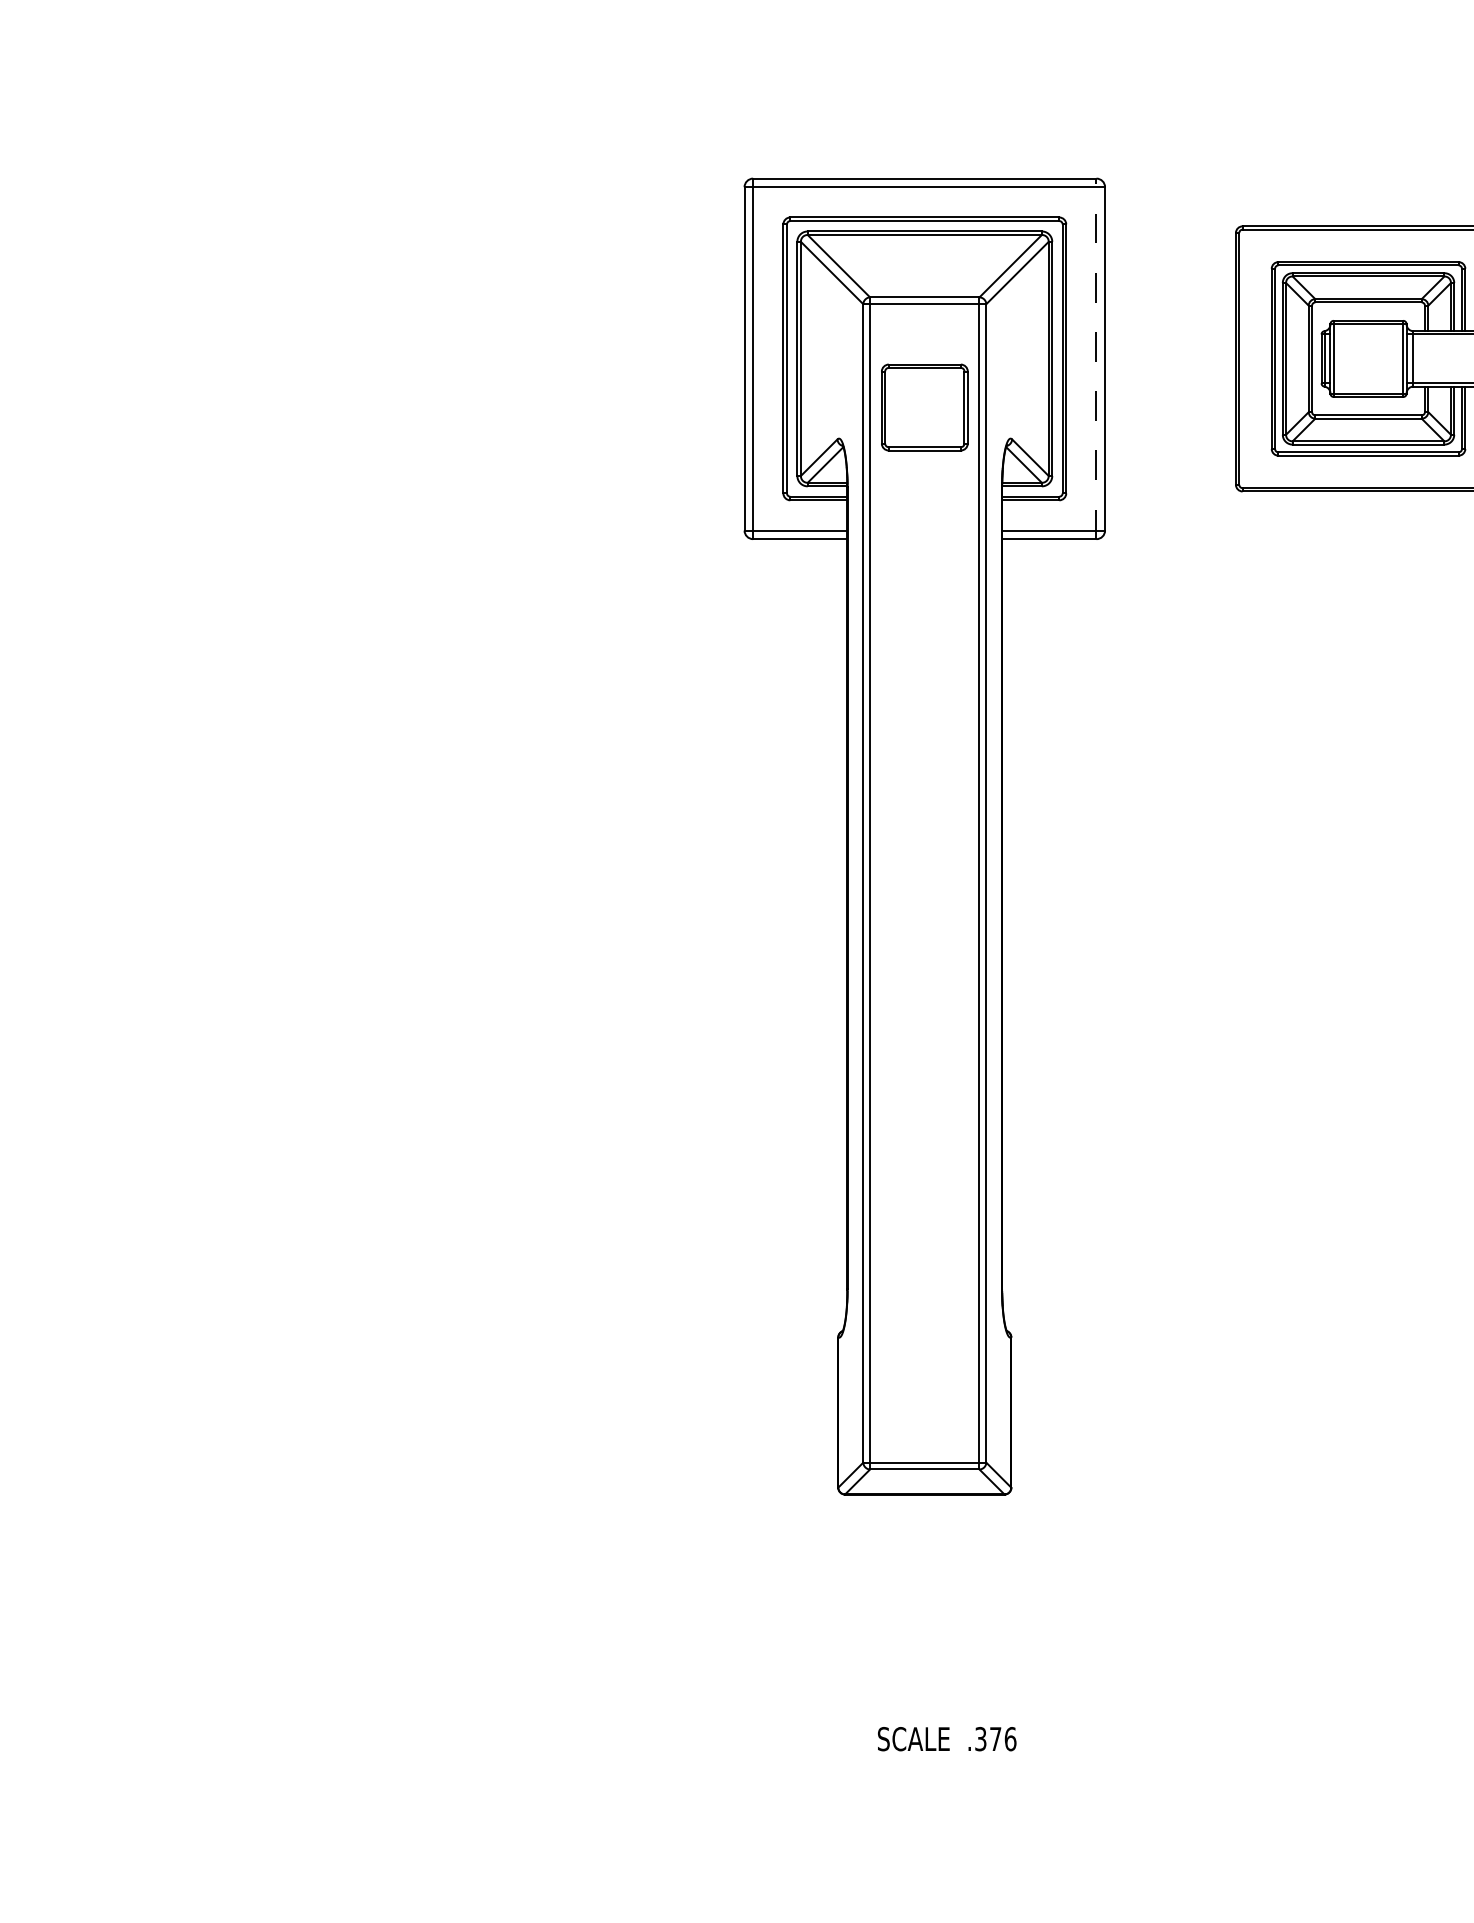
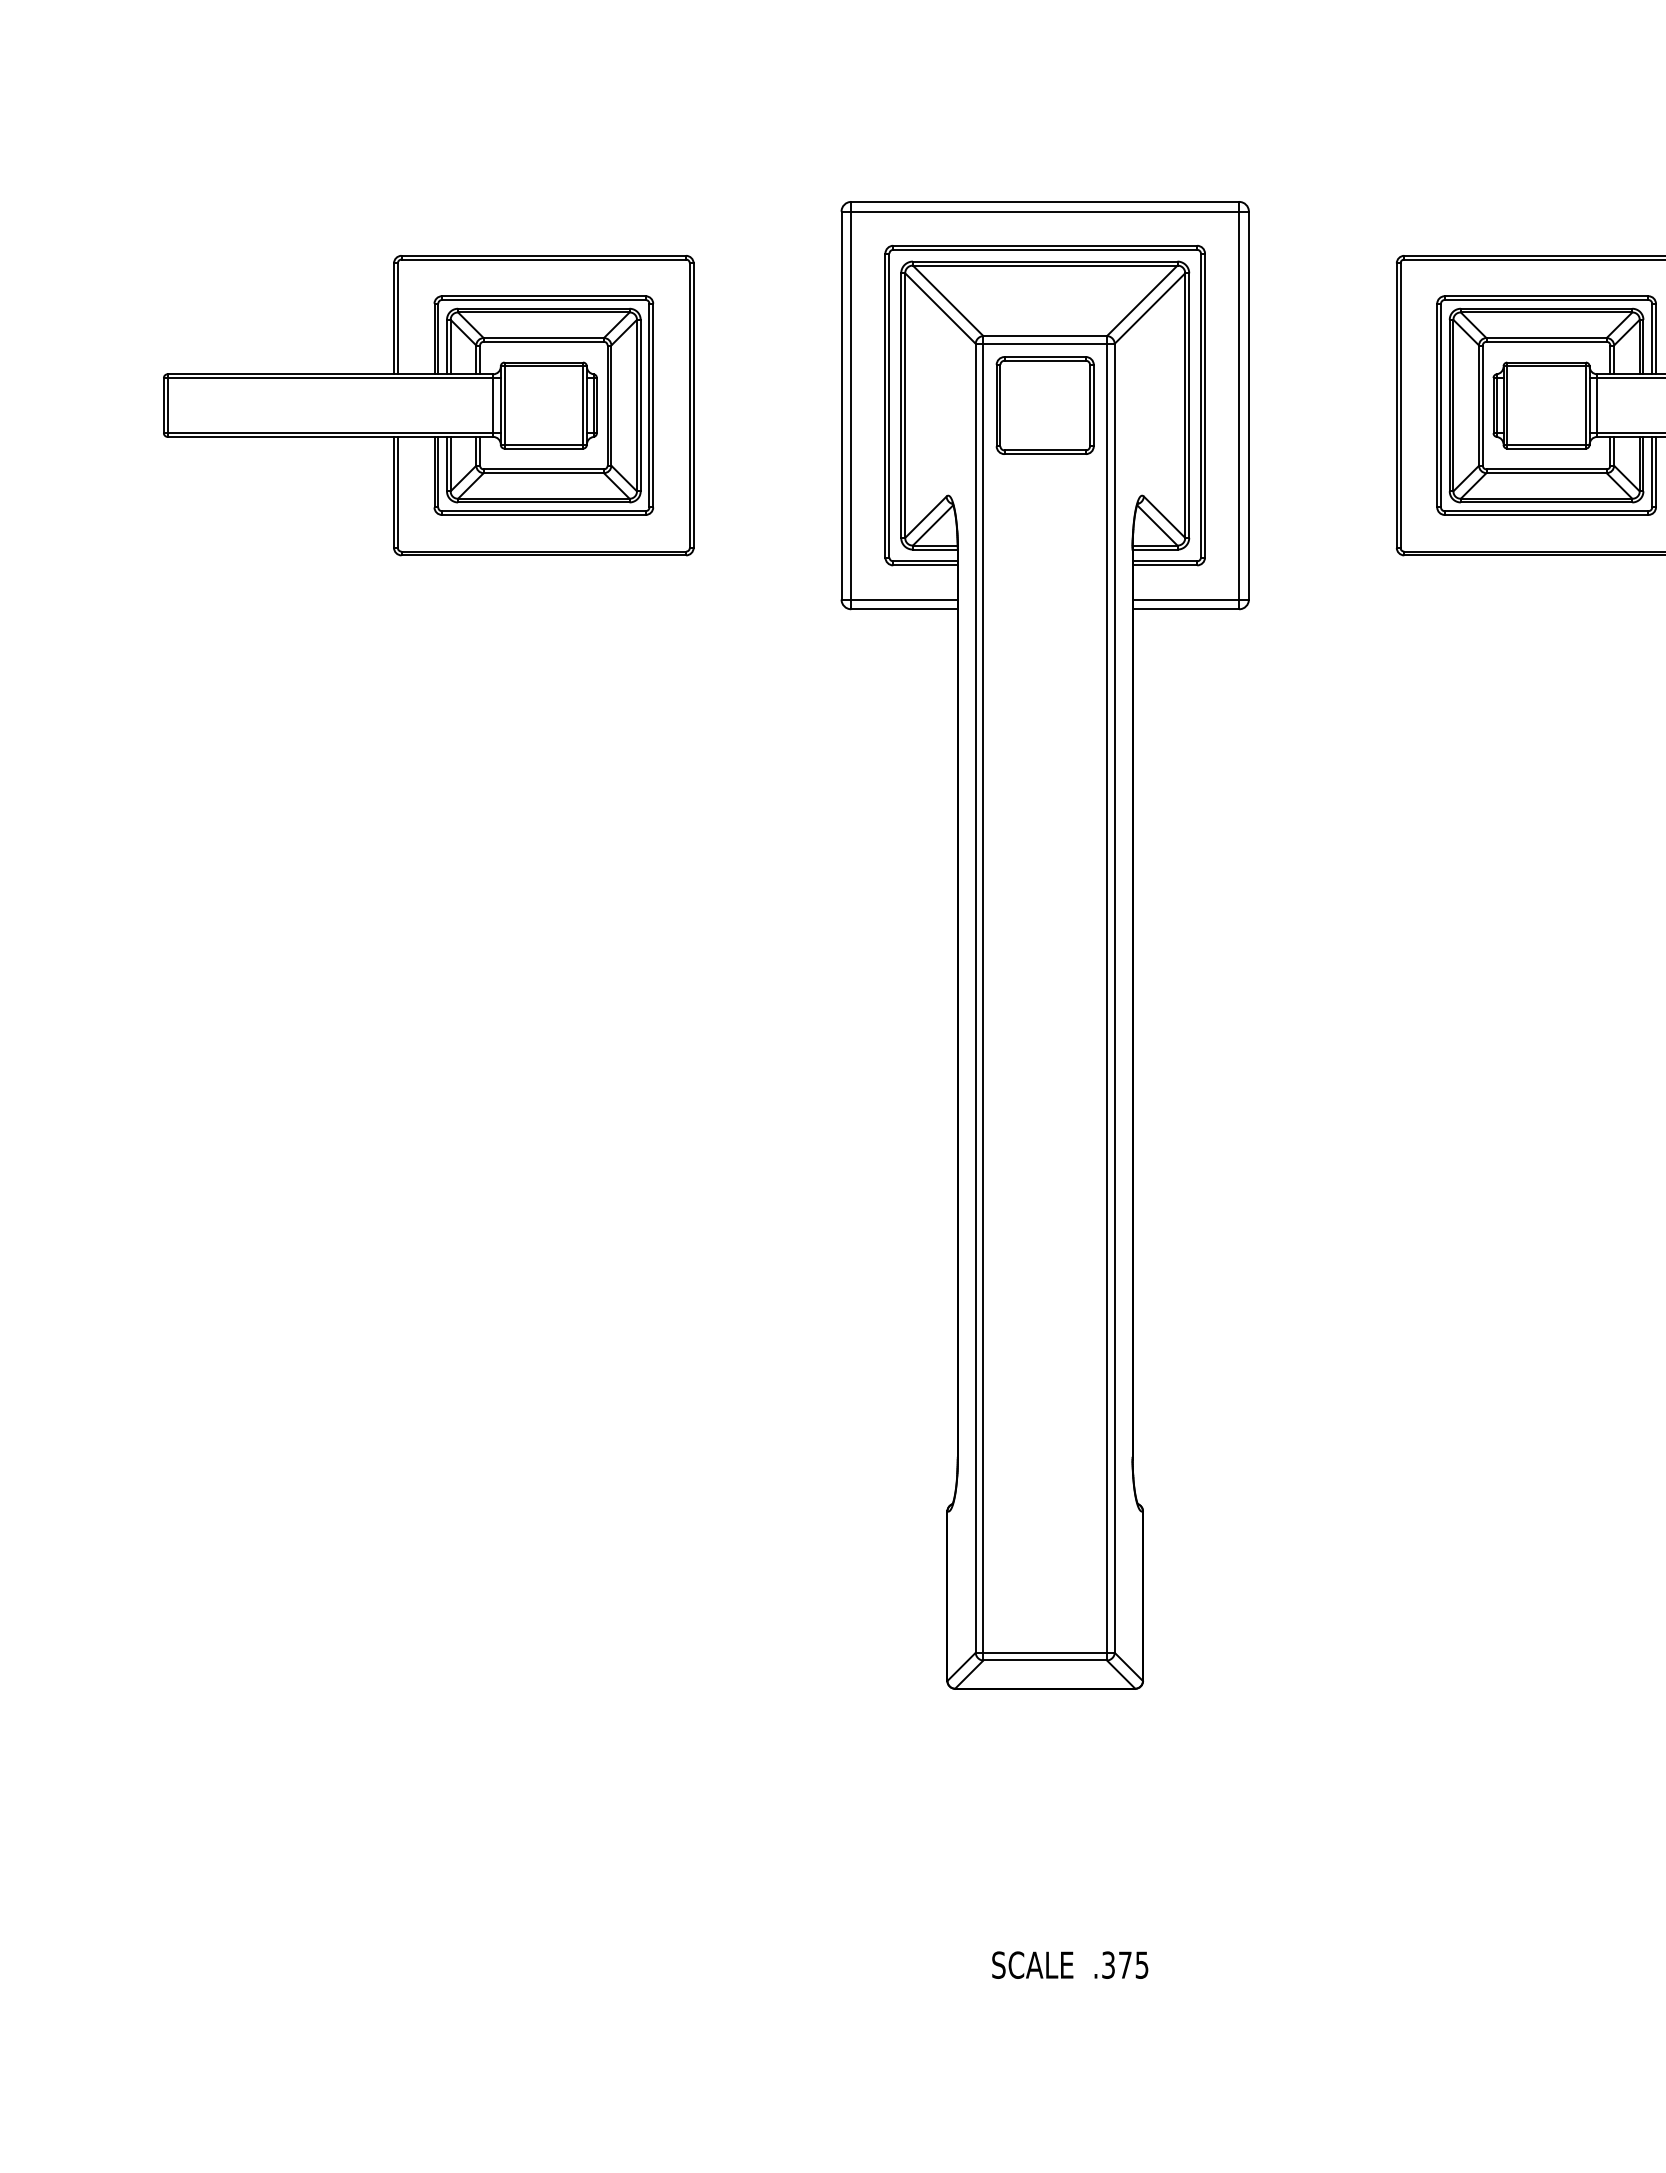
part: (379, 358) -> (428, 405), added
line: (1096, 358) -> (1239, 405), dashed -> solid
part: (924, 407) -> (1044, 405), moved
text: (1010, 1738) -> (1141, 1964), .376 -> .375

